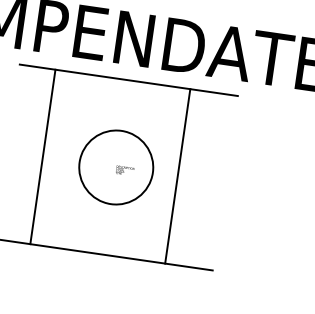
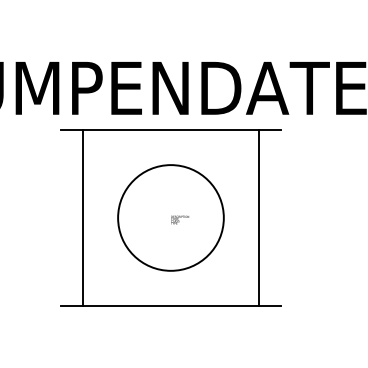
line: (42, 156) -> (82, 217), moved
circle: (115, 166) -> (170, 217), size x1.43
line: (178, 175) -> (259, 217), moved

